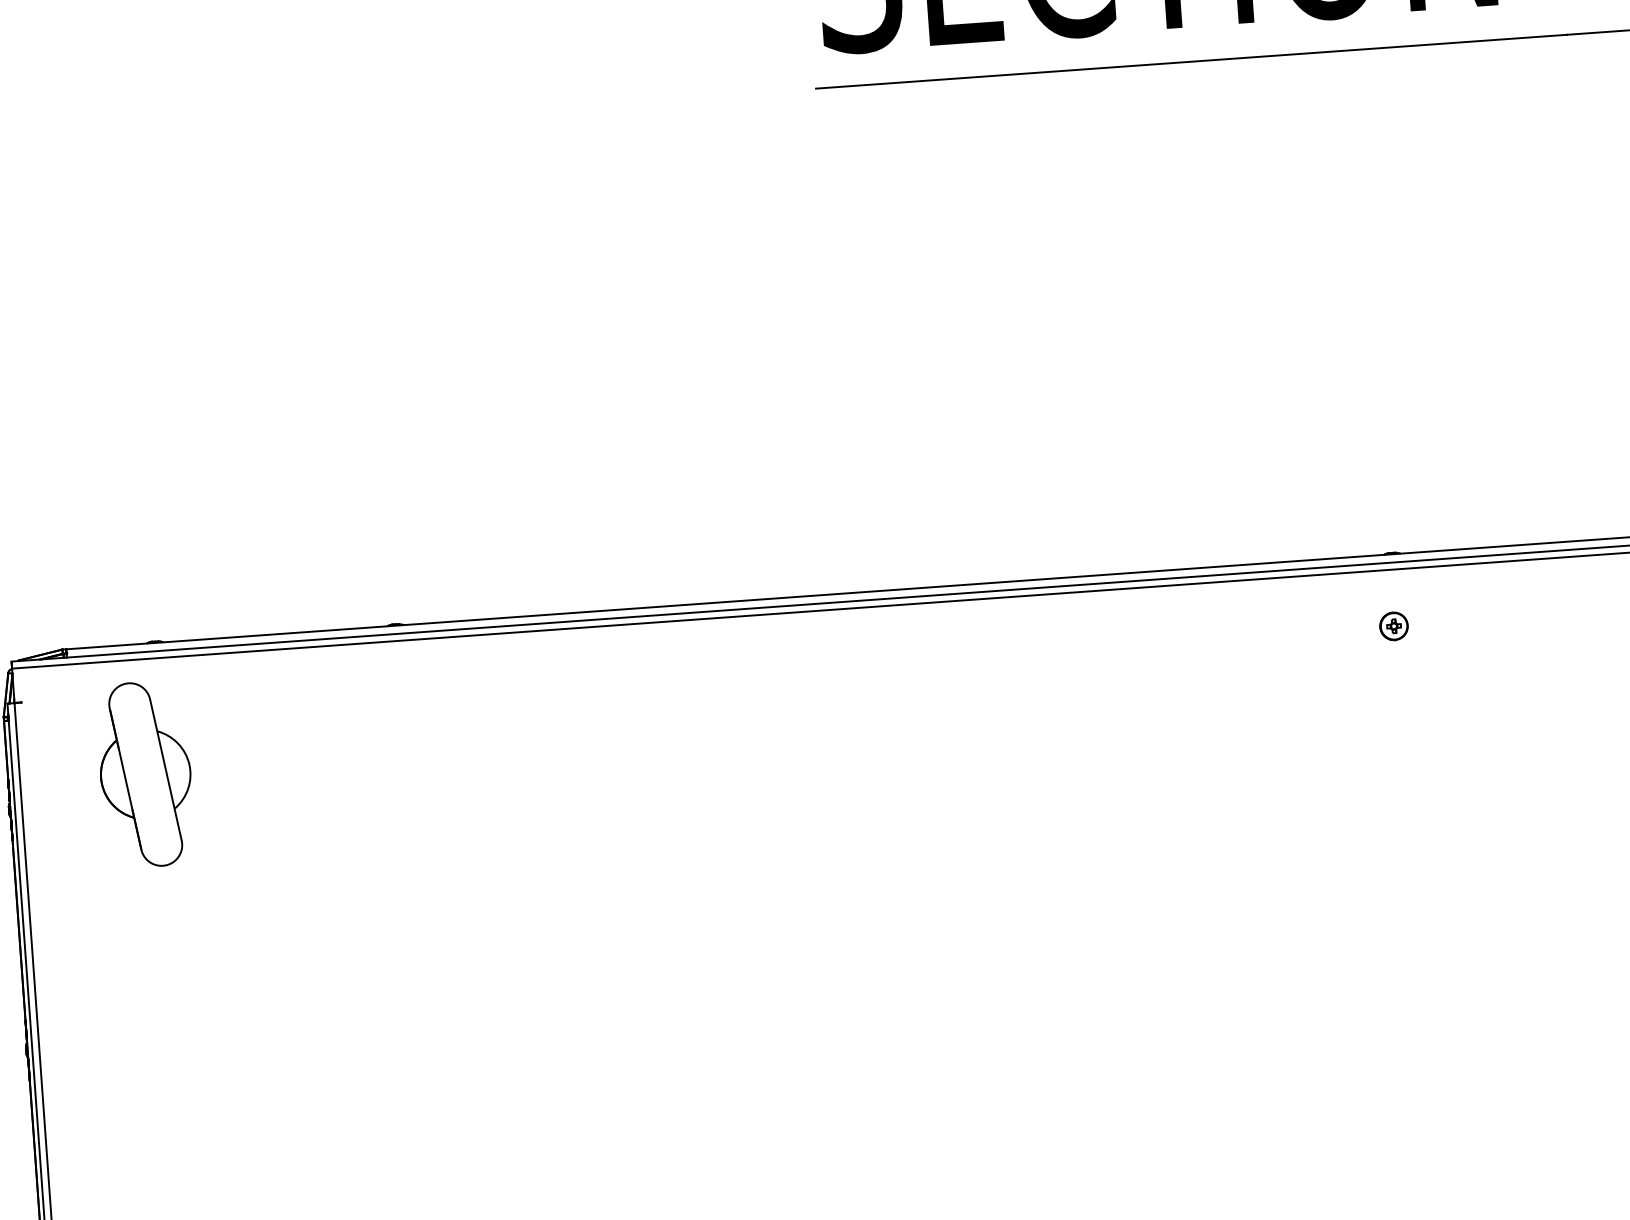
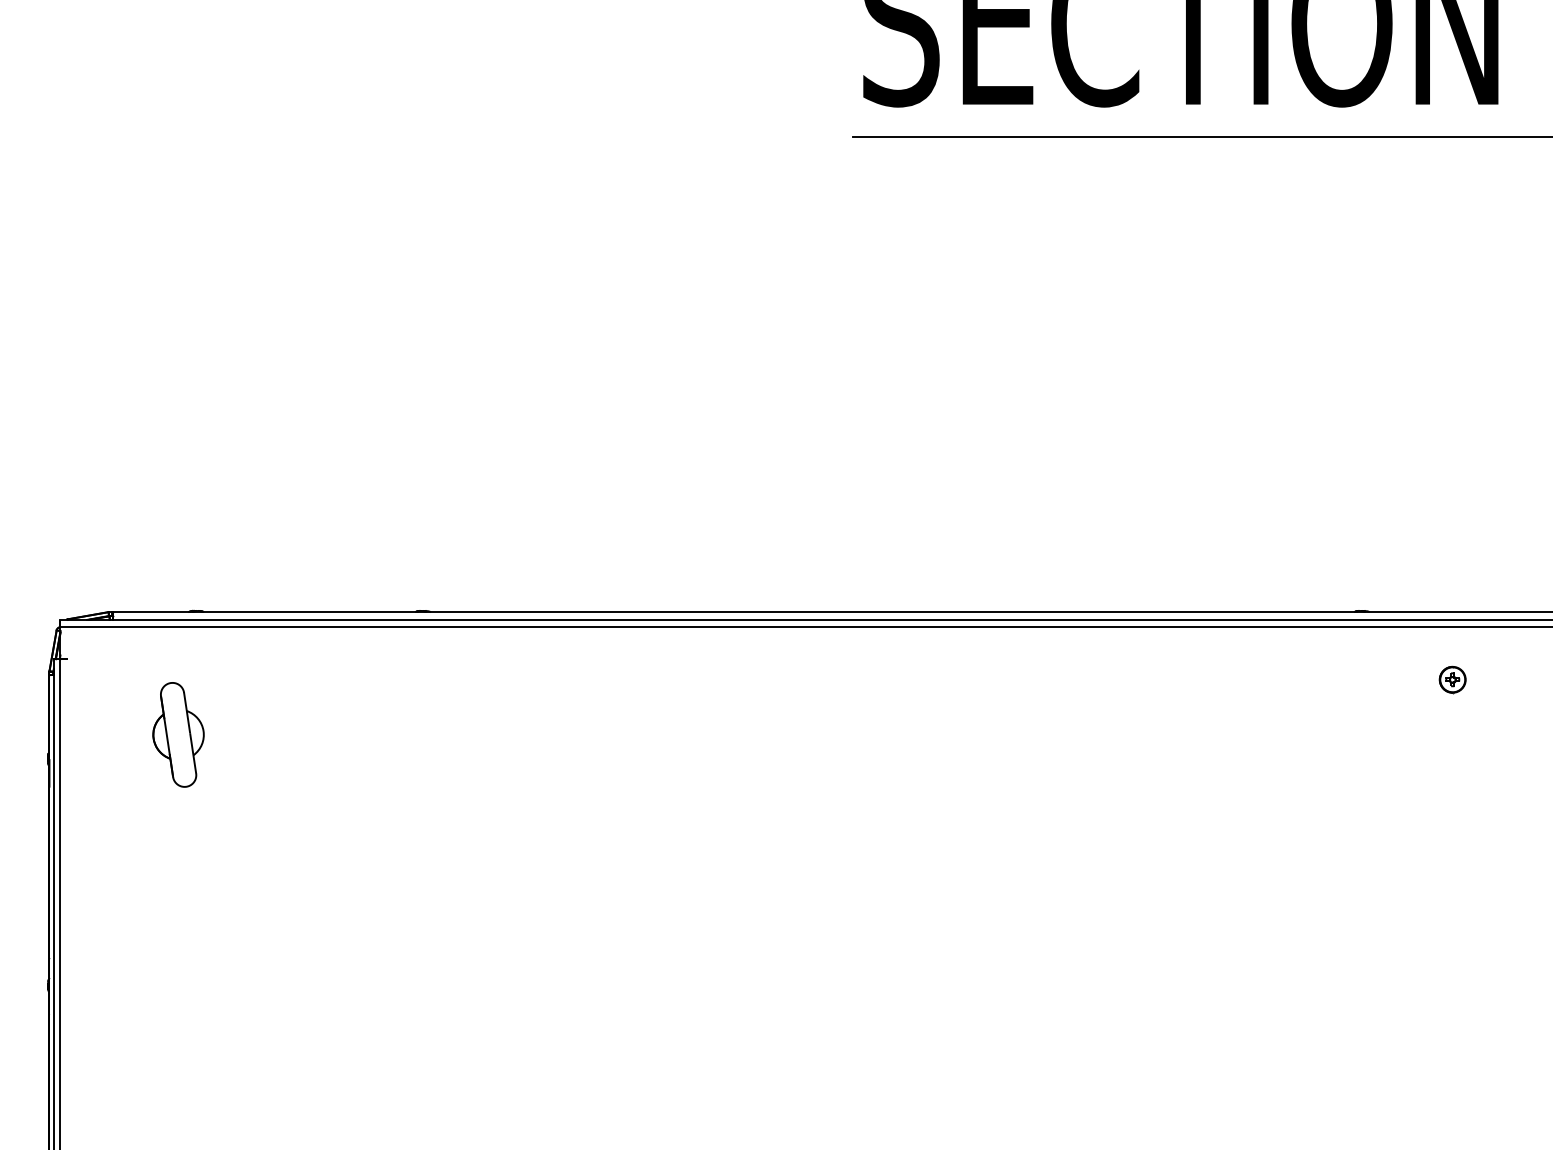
part: (1393, 626) -> (1452, 679), moved
part: (145, 774) -> (178, 734), size x0.6

